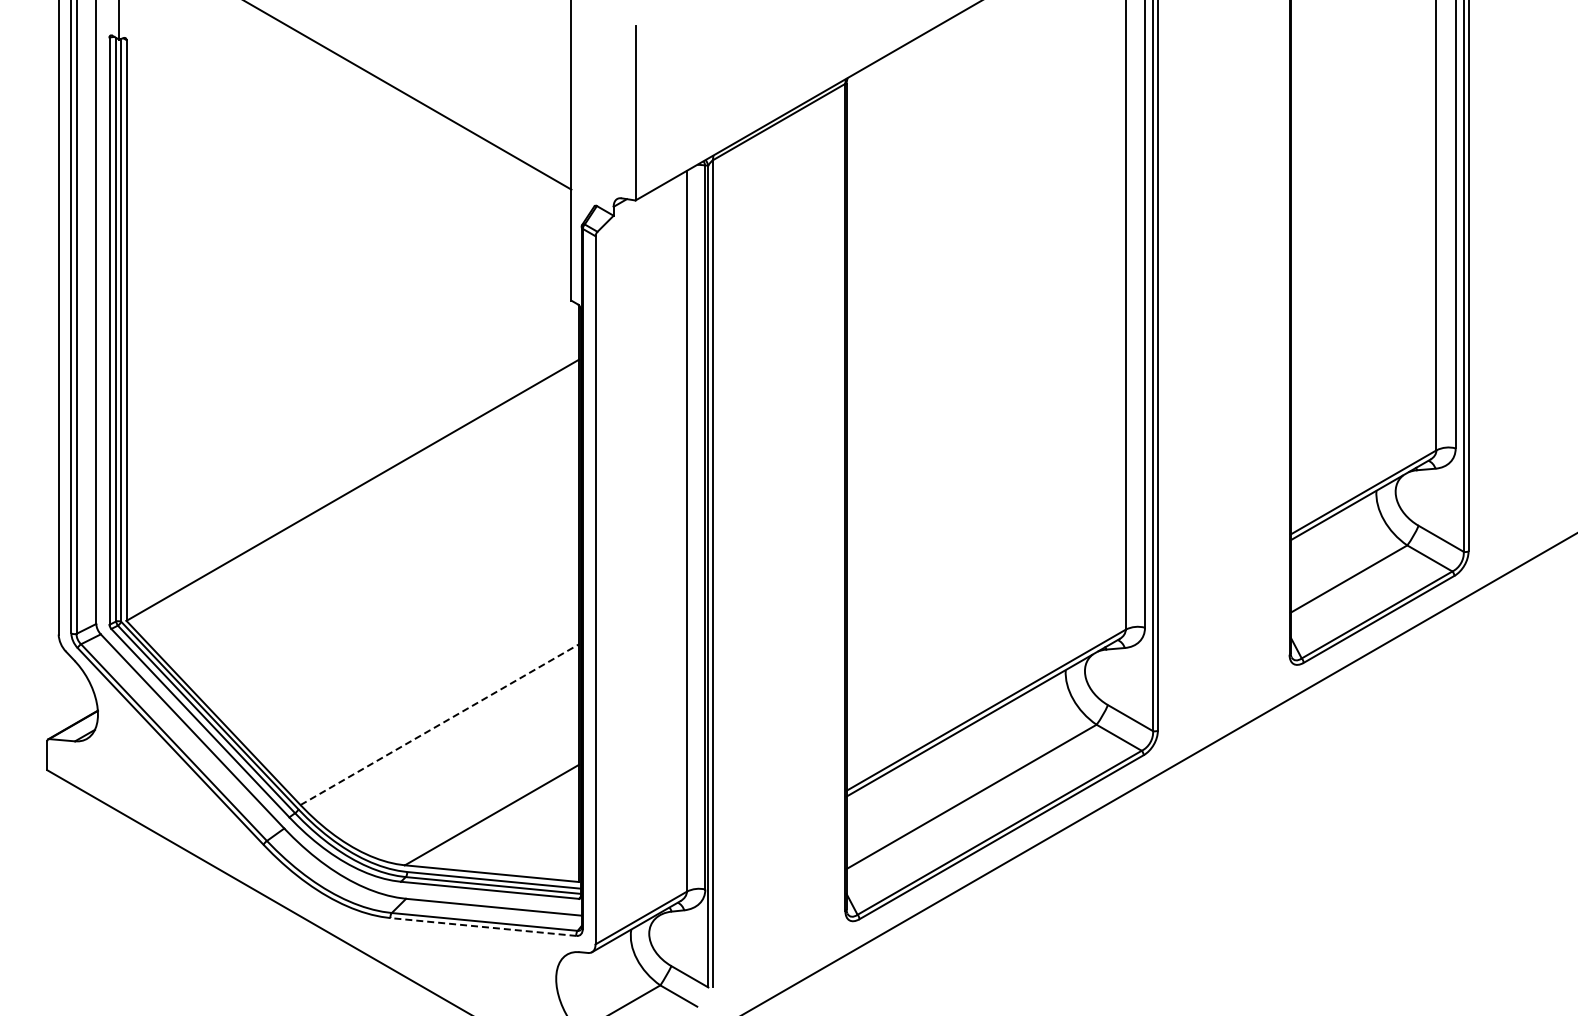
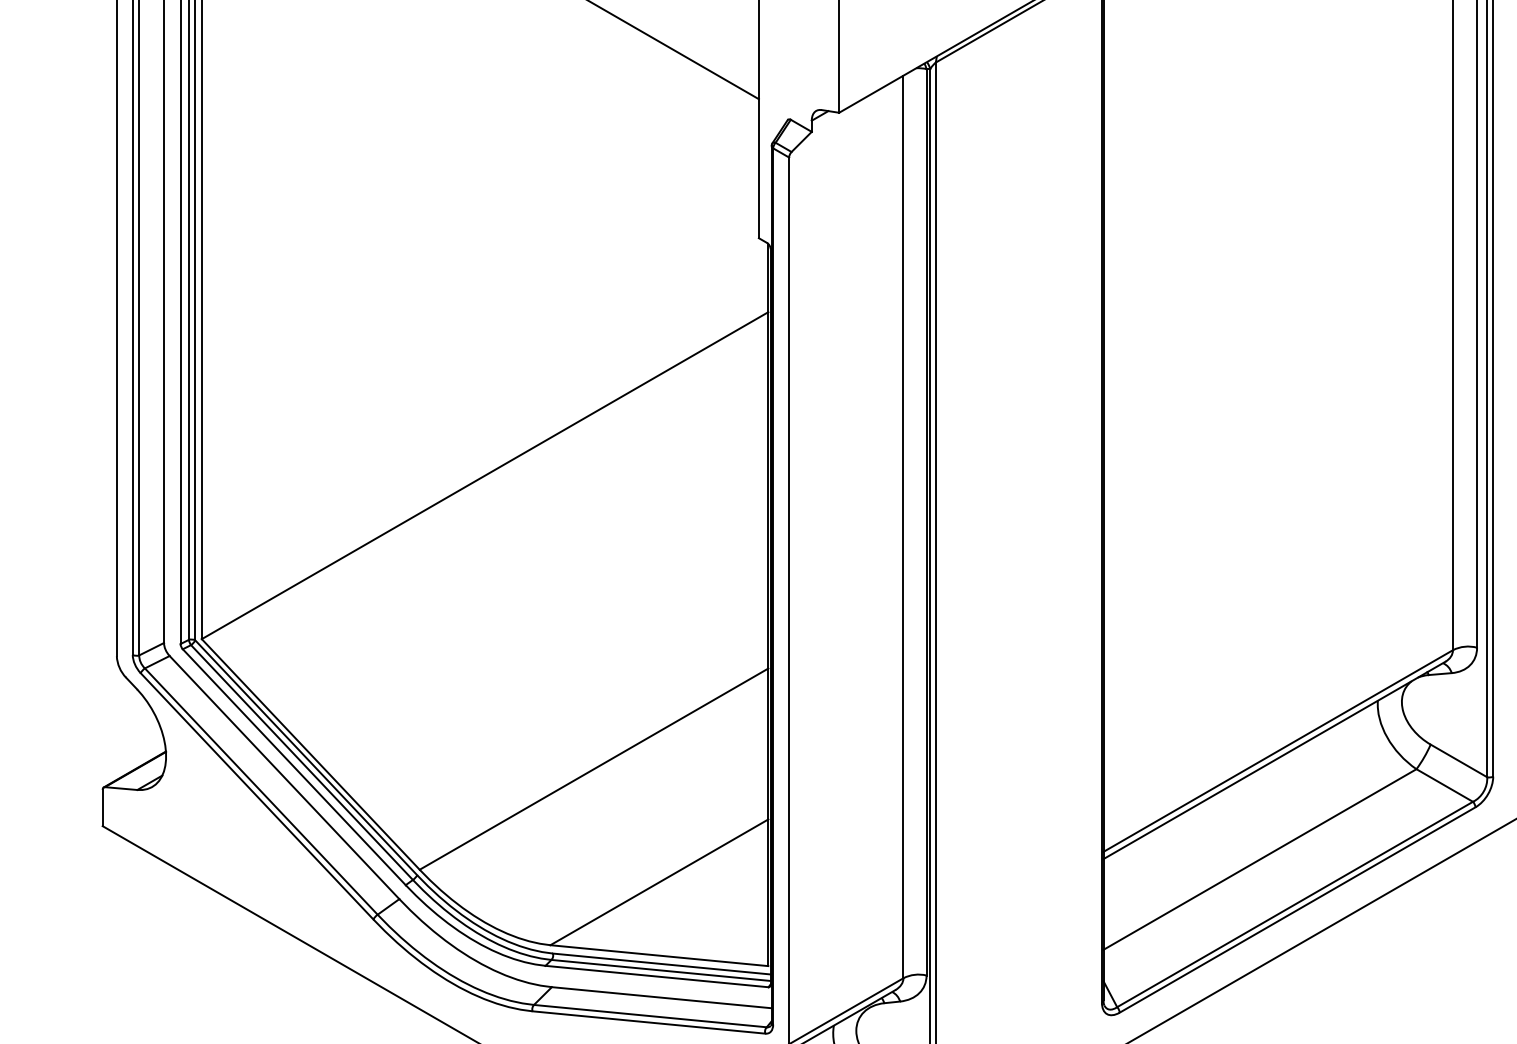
line: (439, 724) -> (593, 768), dashed -> solid
line: (483, 926) -> (648, 1021), dashed -> solid

